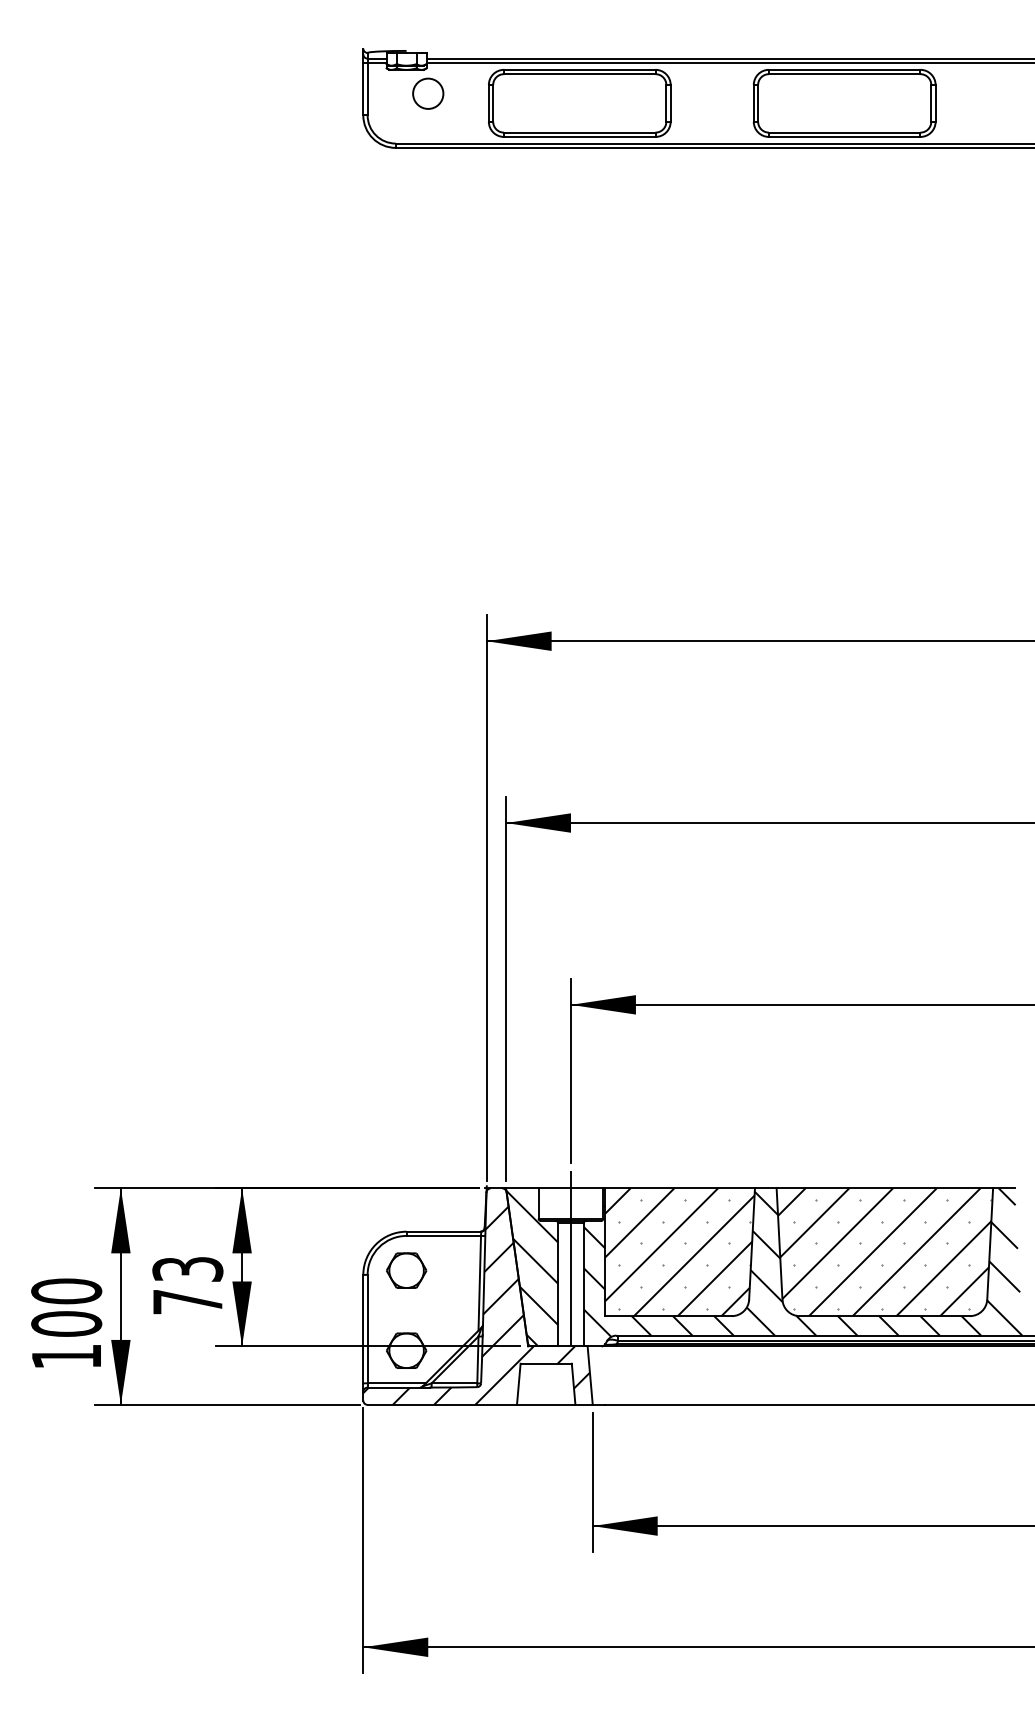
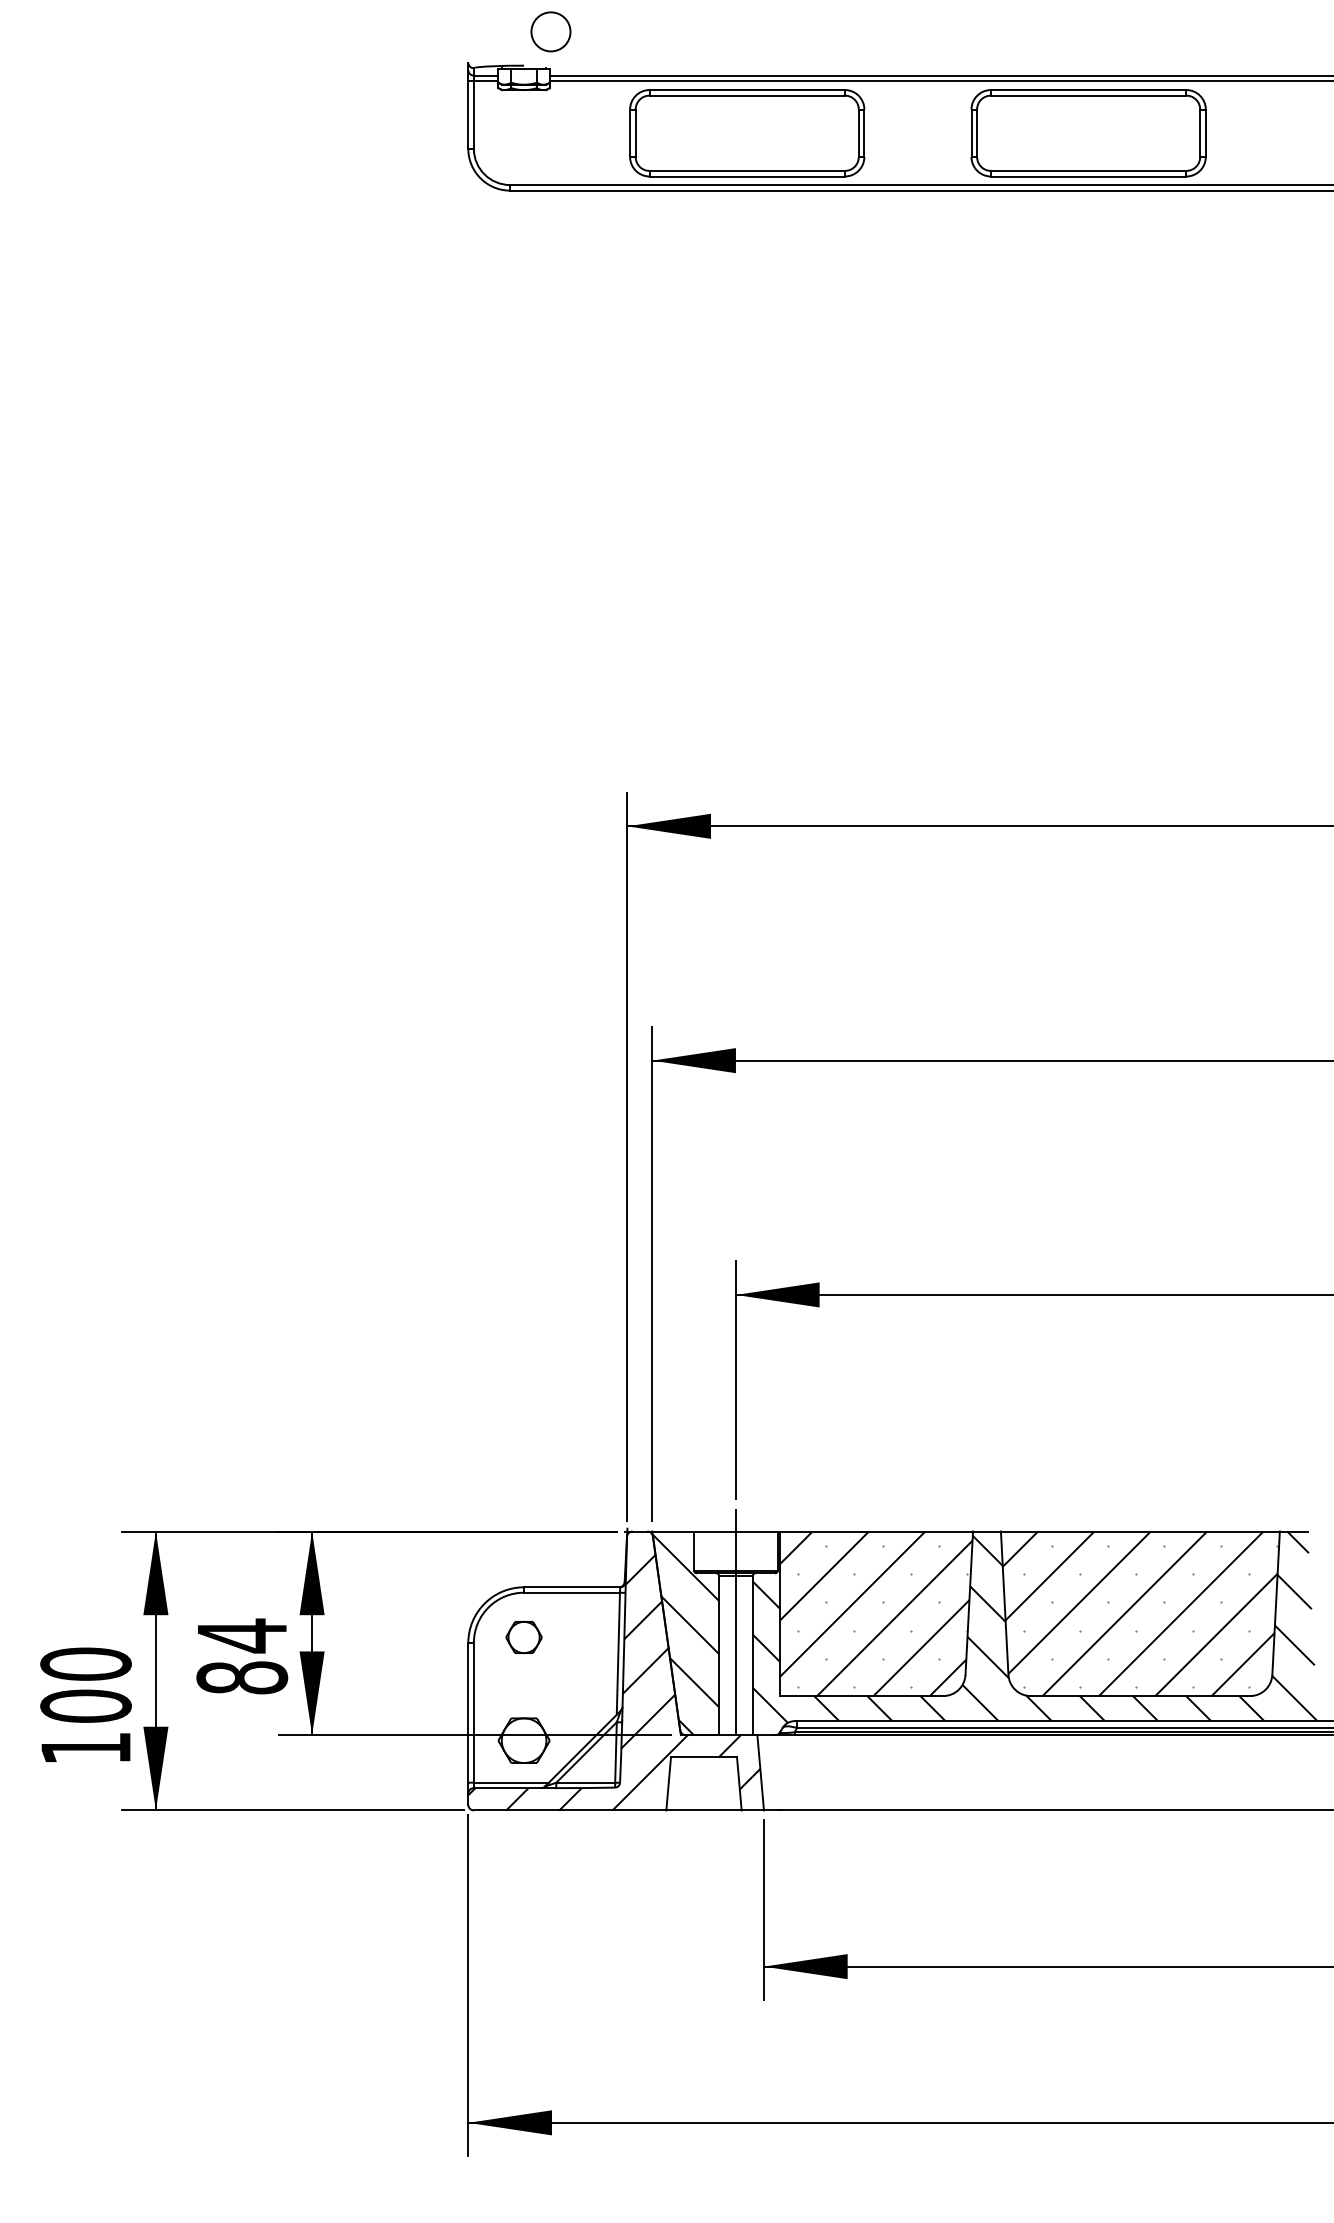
circle: (427, 93) -> (550, 31), moved
part: (406, 1270) -> (523, 1637), size x0.7
text: (188, 1285) -> (242, 1656), 73 -> 84

